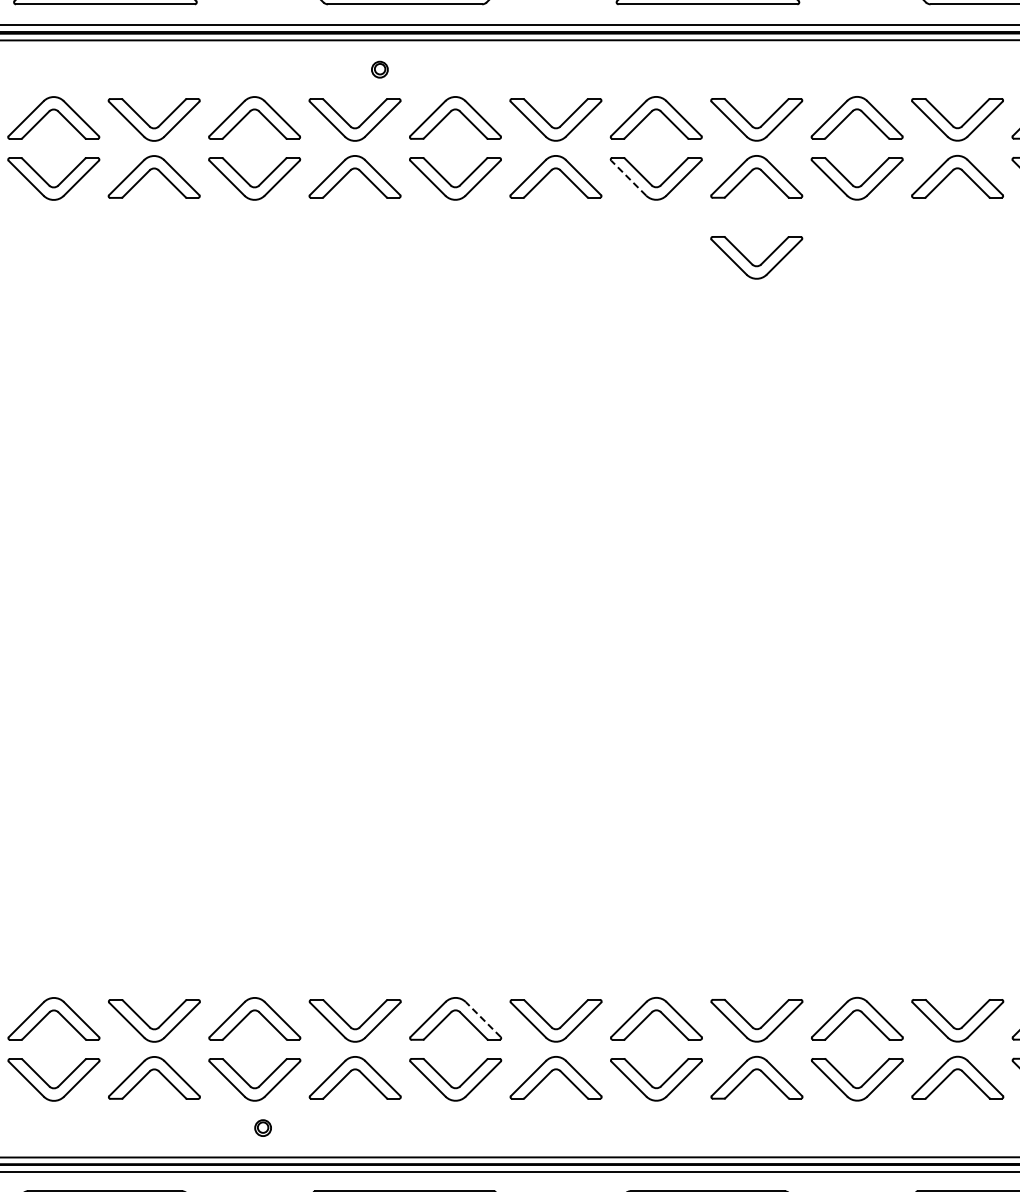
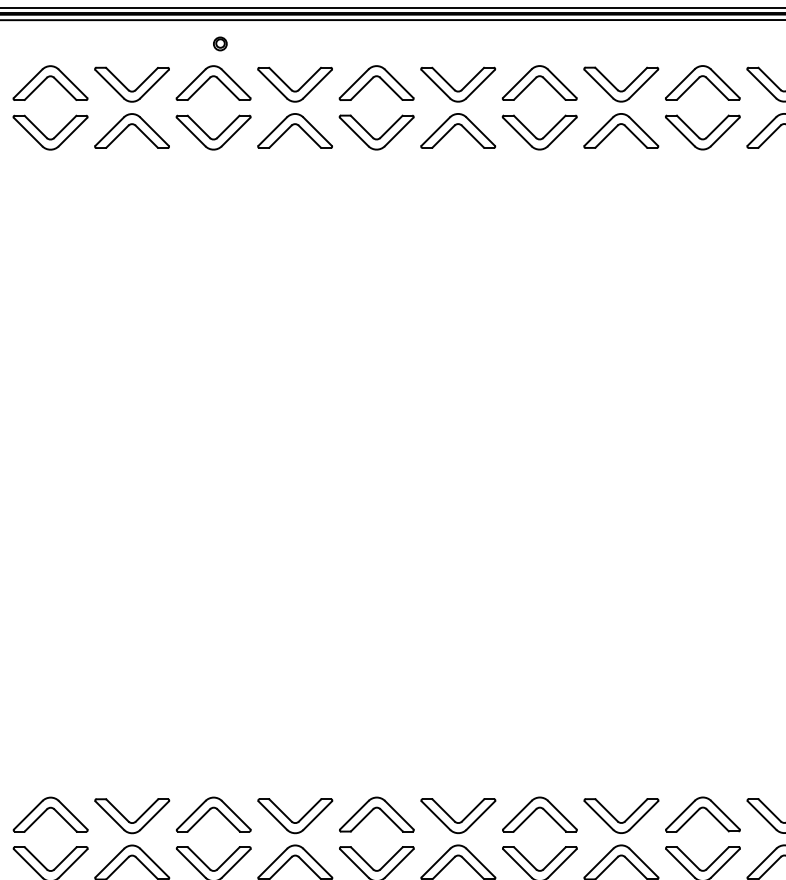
part: (379, 69) -> (220, 43), moved
line: (628, 178) -> (517, 132), dashed -> solid
part: (751, 262) -> (617, 200), removed
line: (483, 1019) -> (399, 815), dashed -> solid

